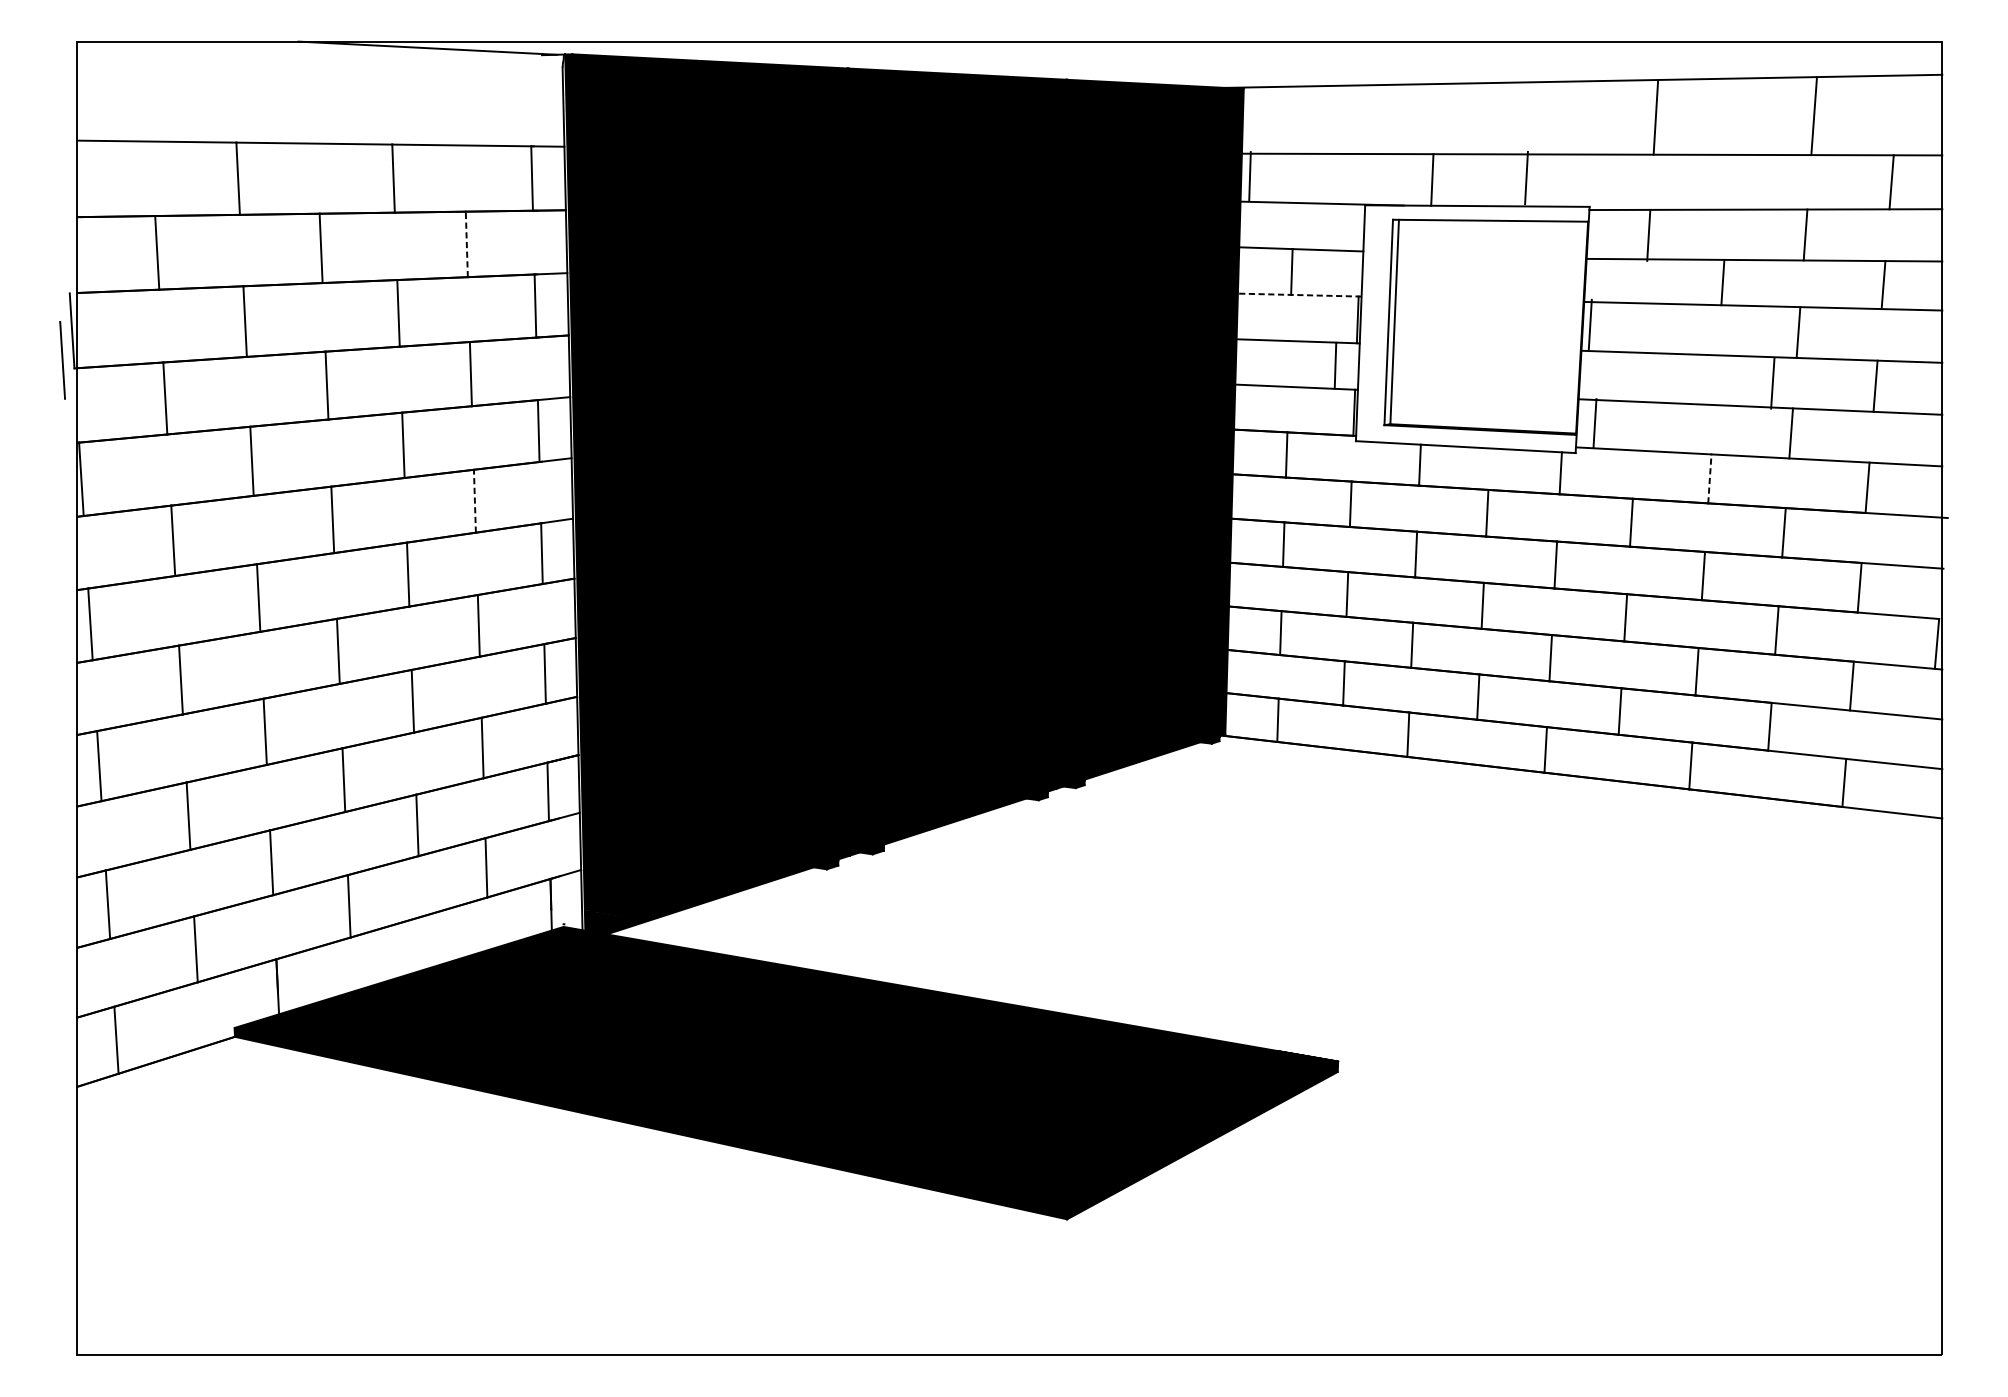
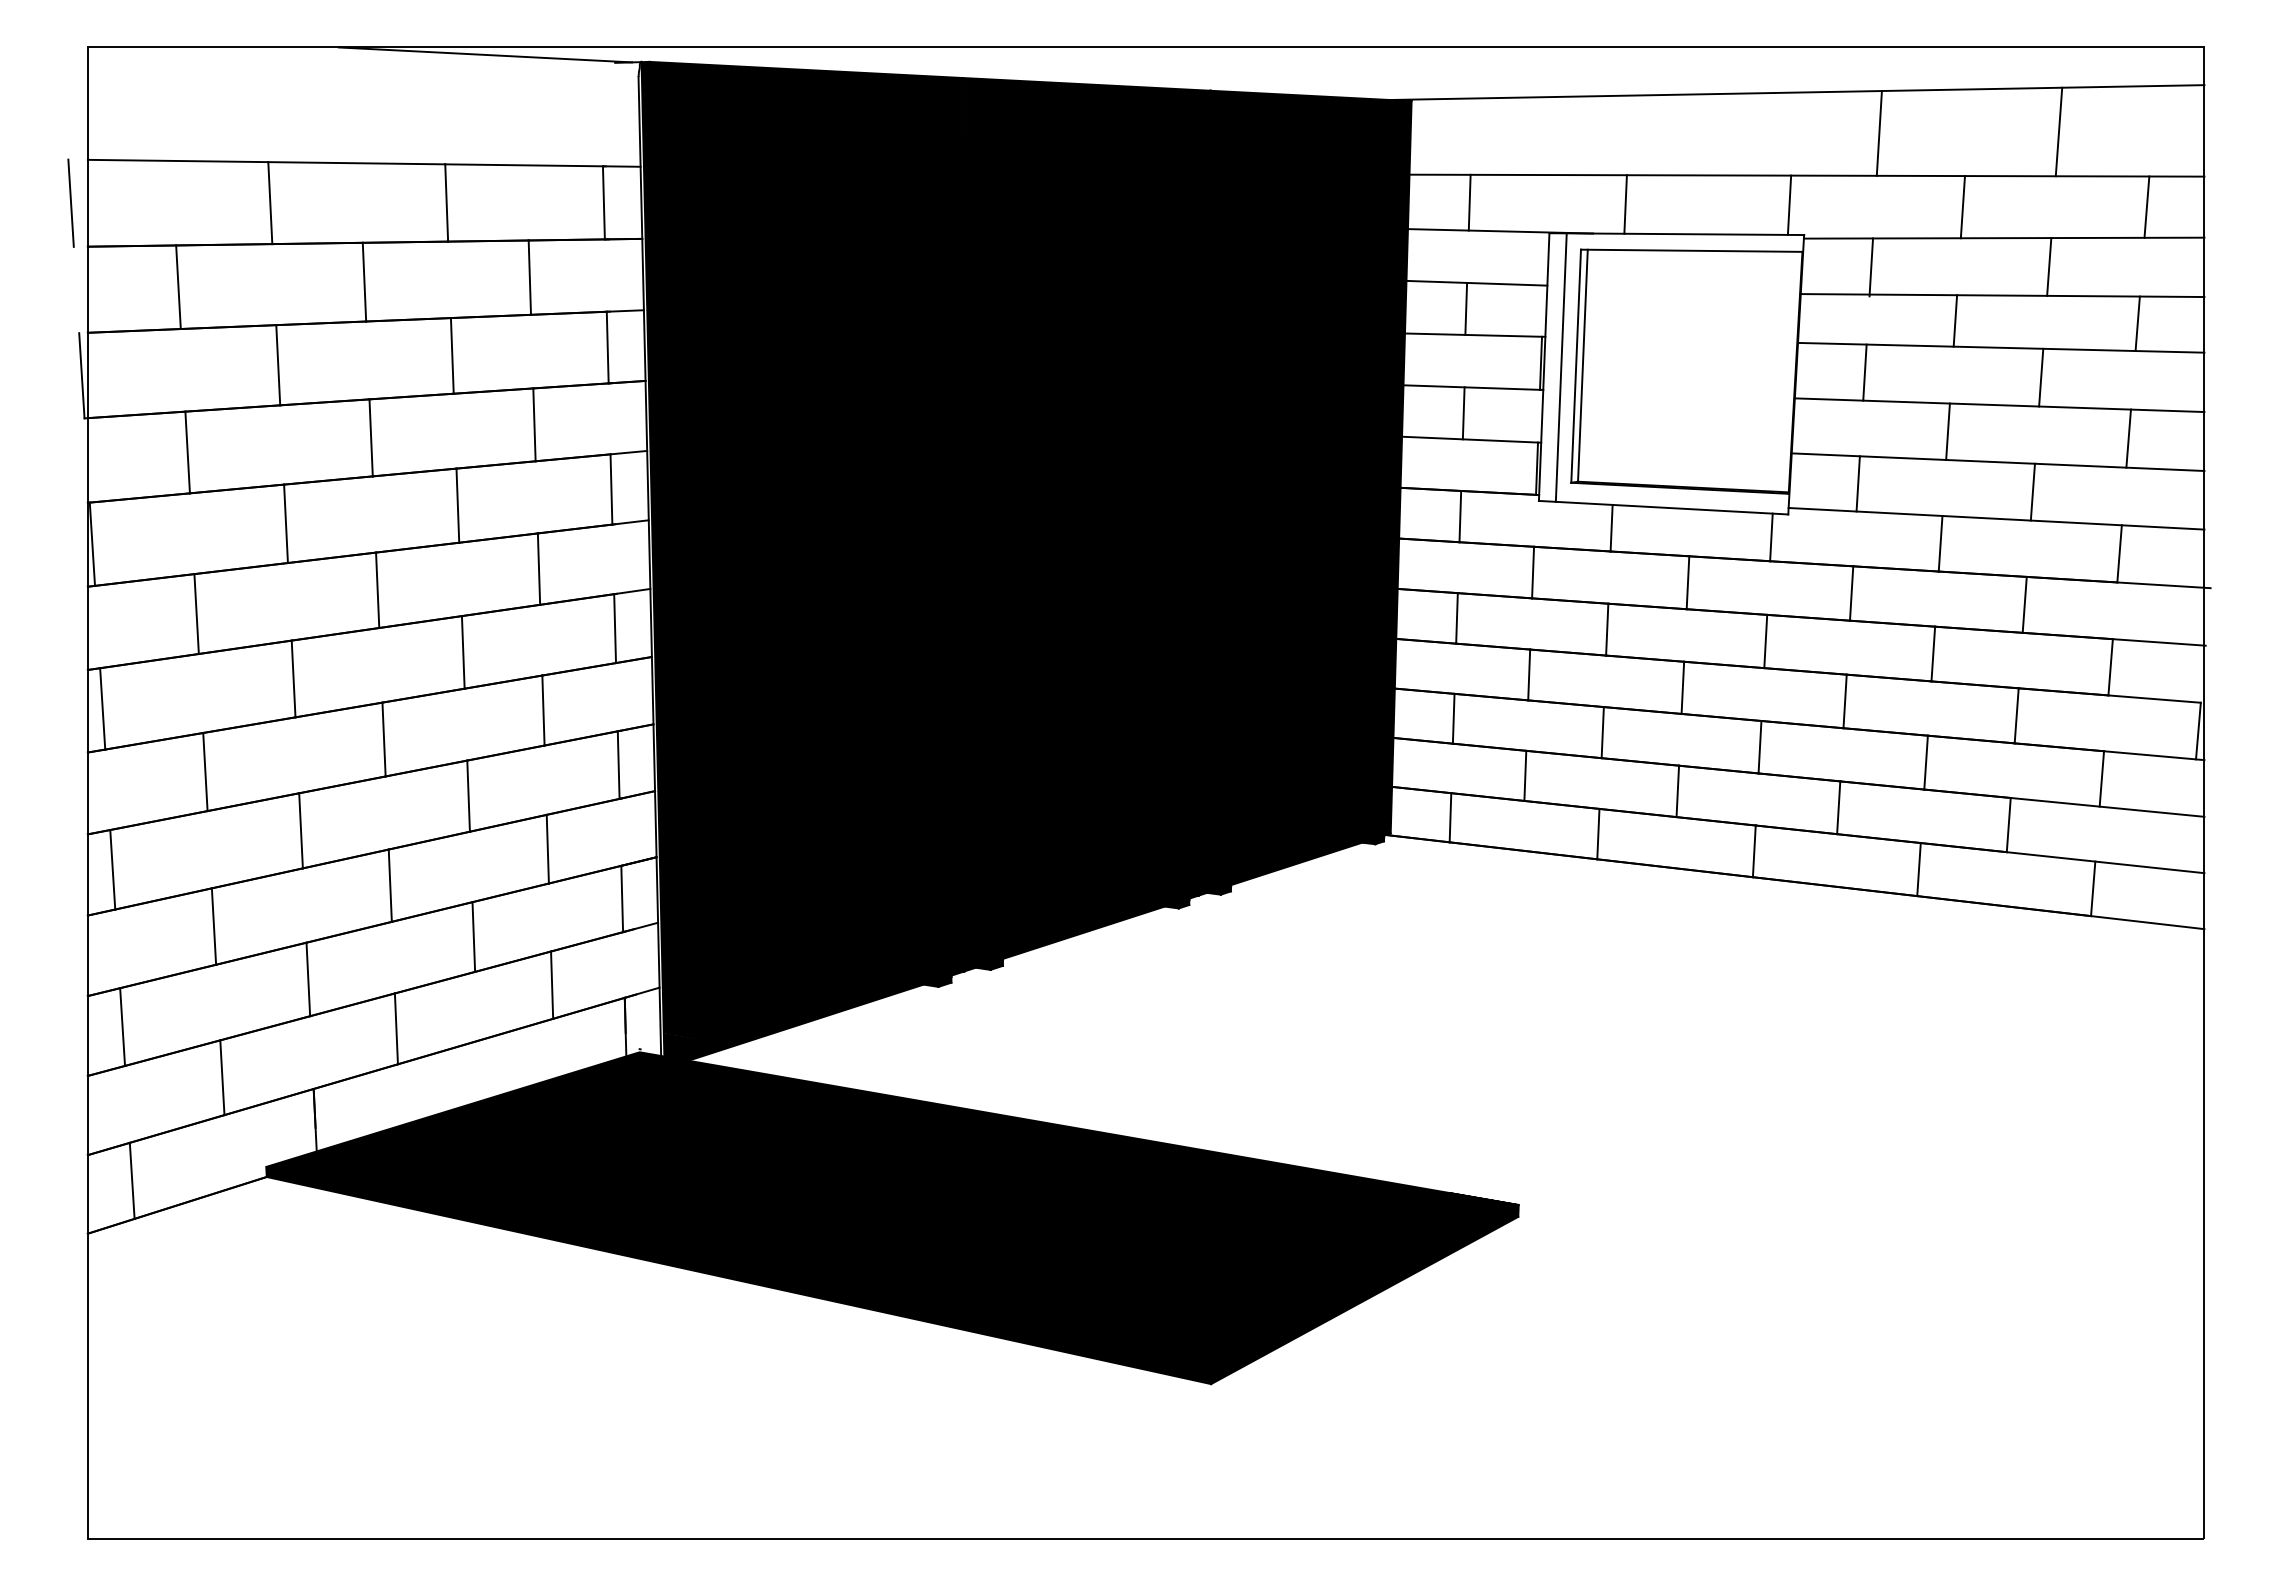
line: (1249, 176) -> (1469, 202), moved
line: (1526, 177) -> (1789, 204), moved
line: (1729, 182) -> (1962, 207), added
line: (466, 244) -> (529, 277), dashed -> solid
line: (1299, 295) -> (1474, 335), dashed -> solid
line: (1374, 323) -> (1560, 367), added
line: (1589, 324) -> (1864, 372), moved
line: (62, 359) -> (70, 202), moved
line: (1335, 365) -> (1463, 413), moved
line: (1772, 383) -> (1947, 431), moved
line: (1594, 423) -> (1857, 483), moved
line: (1709, 478) -> (1940, 543), dashed -> solid
line: (475, 501) -> (539, 569), dashed -> solid

